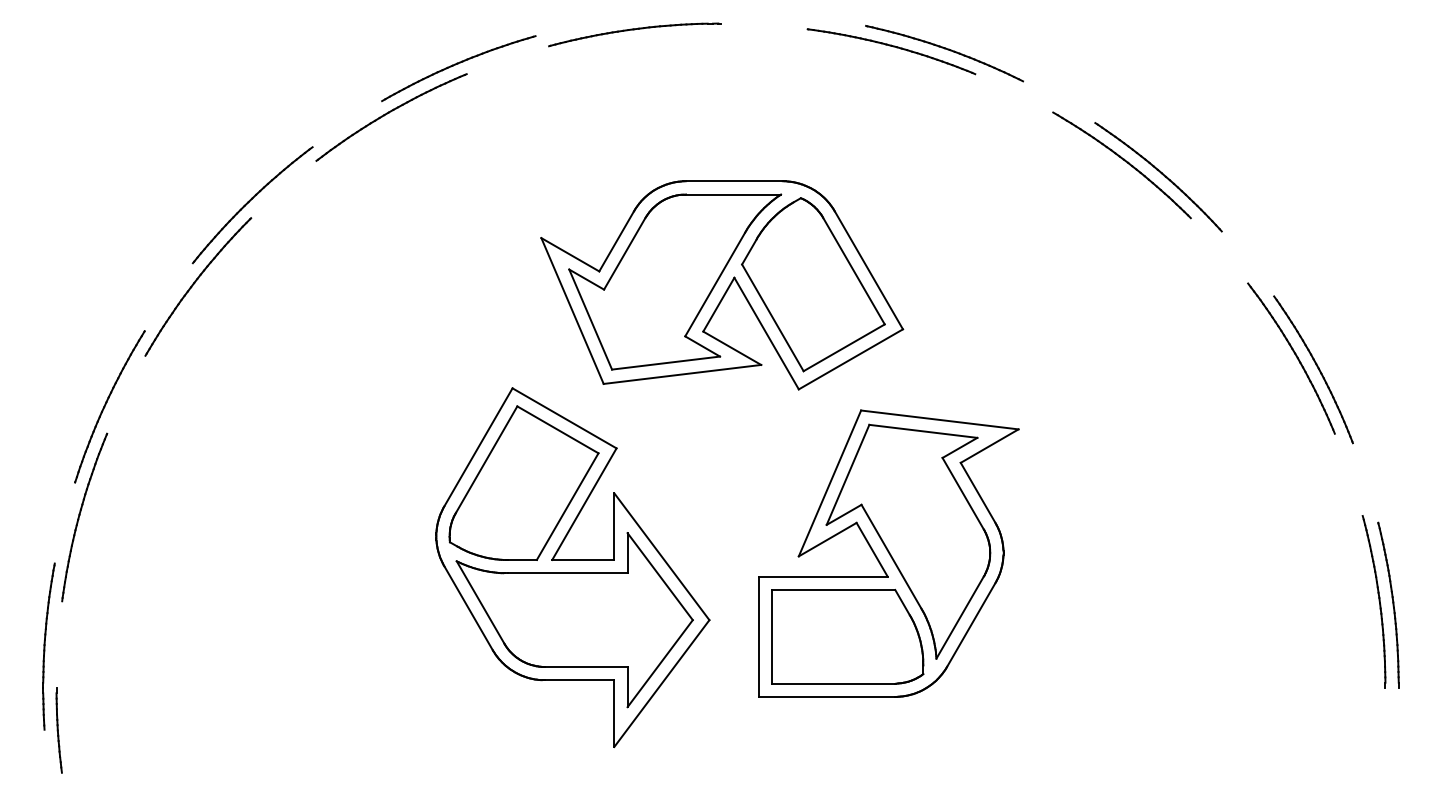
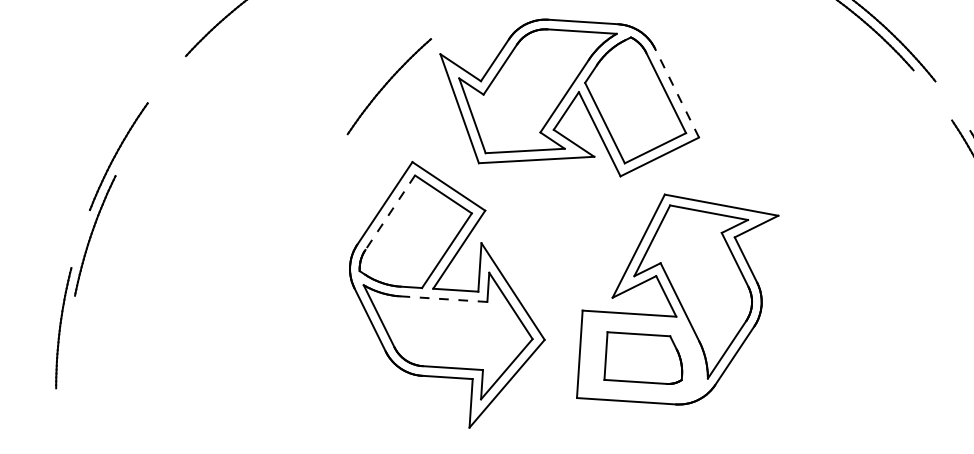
line: (868, 269) -> (676, 92), solid -> dashed
part: (198, 286) -> (389, 86), moved
line: (486, 460) -> (390, 213), solid -> dashed
line: (567, 573) -> (443, 299), solid -> dashed
part: (847, 636) -> (644, 358), size x0.7
part: (58, 730) -> (66, 389), removed

